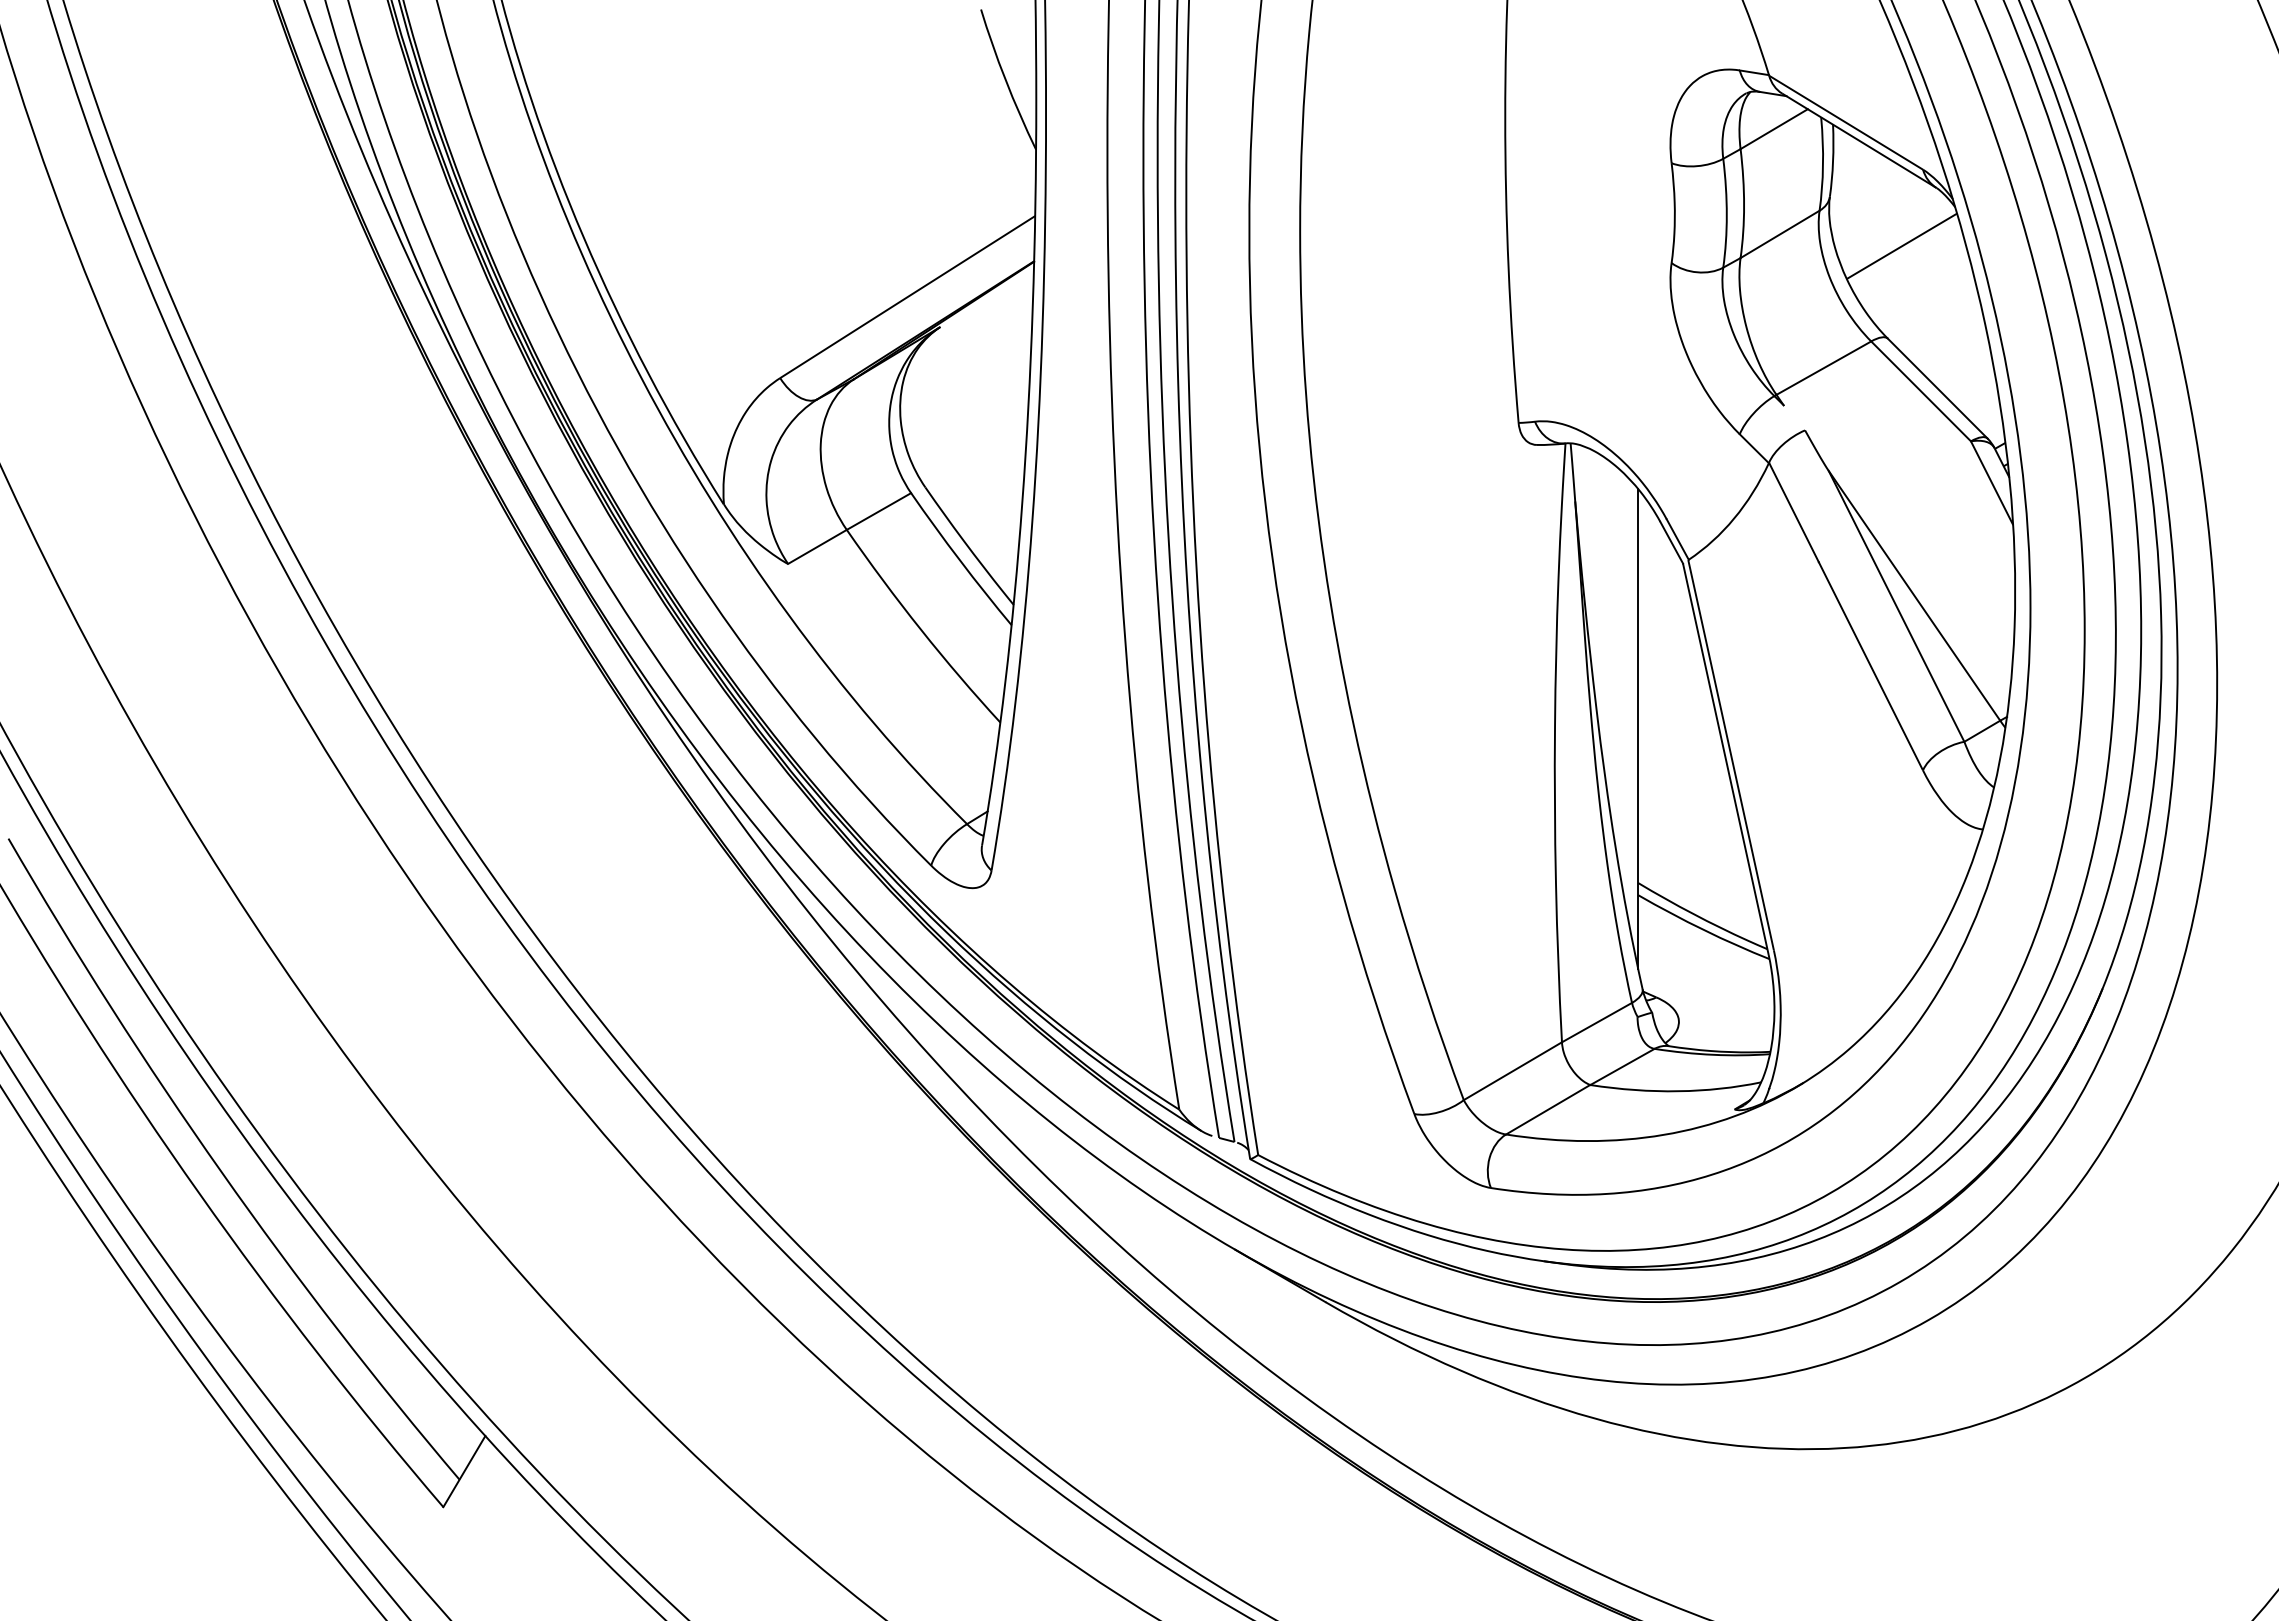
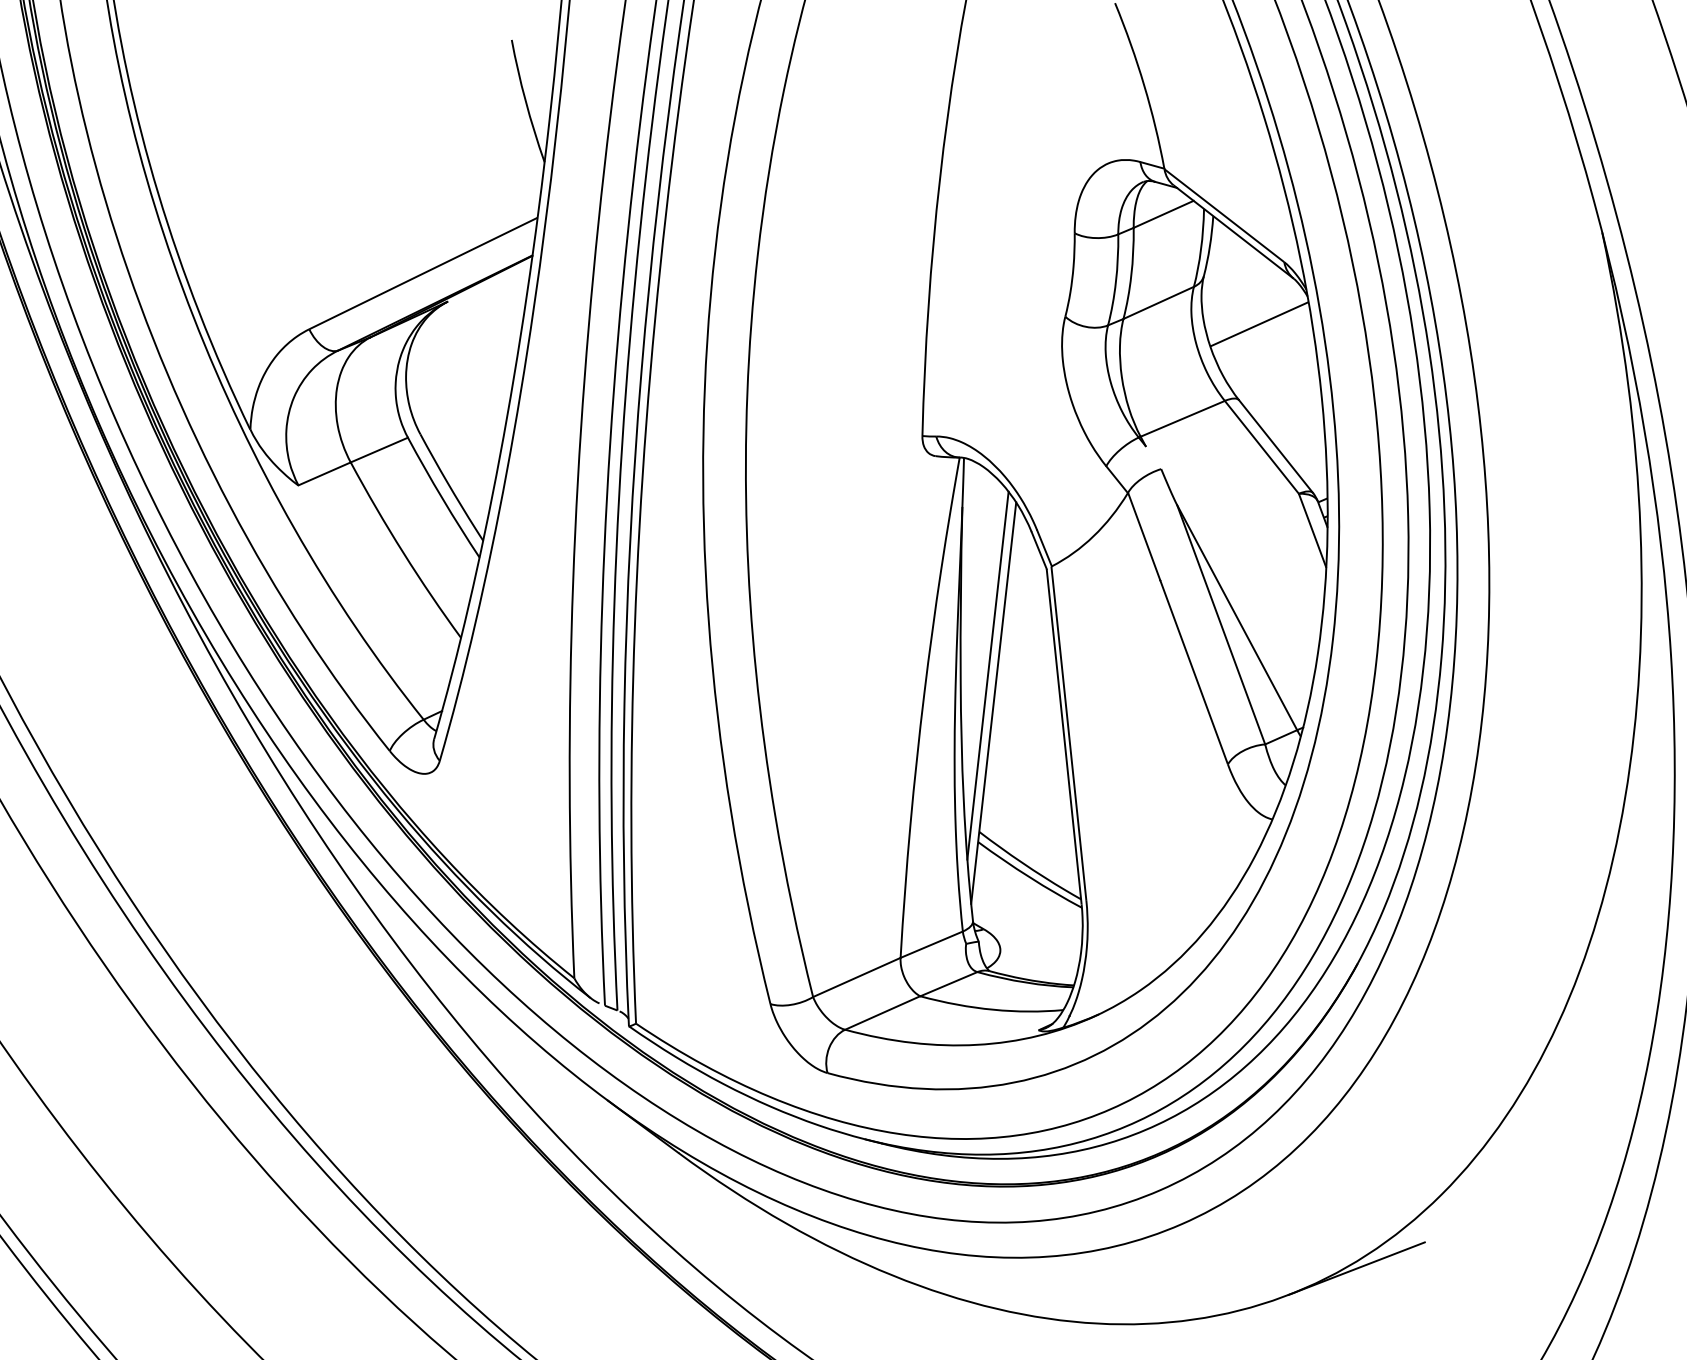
line: (1627, 697) -> (987, 675), added
line: (2141, 1348) -> (1356, 1268), added

